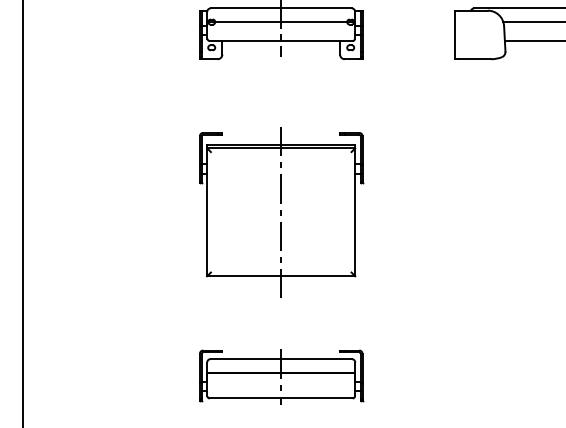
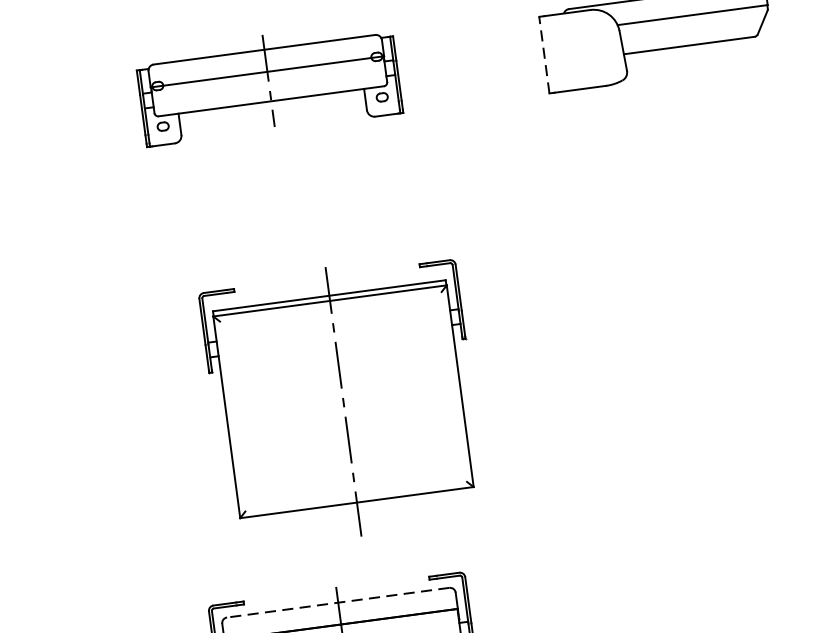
line: (455, 34) -> (544, 54), solid -> dashed
part: (281, 212) -> (343, 402), moved
line: (280, 359) -> (337, 603), solid -> dashed

